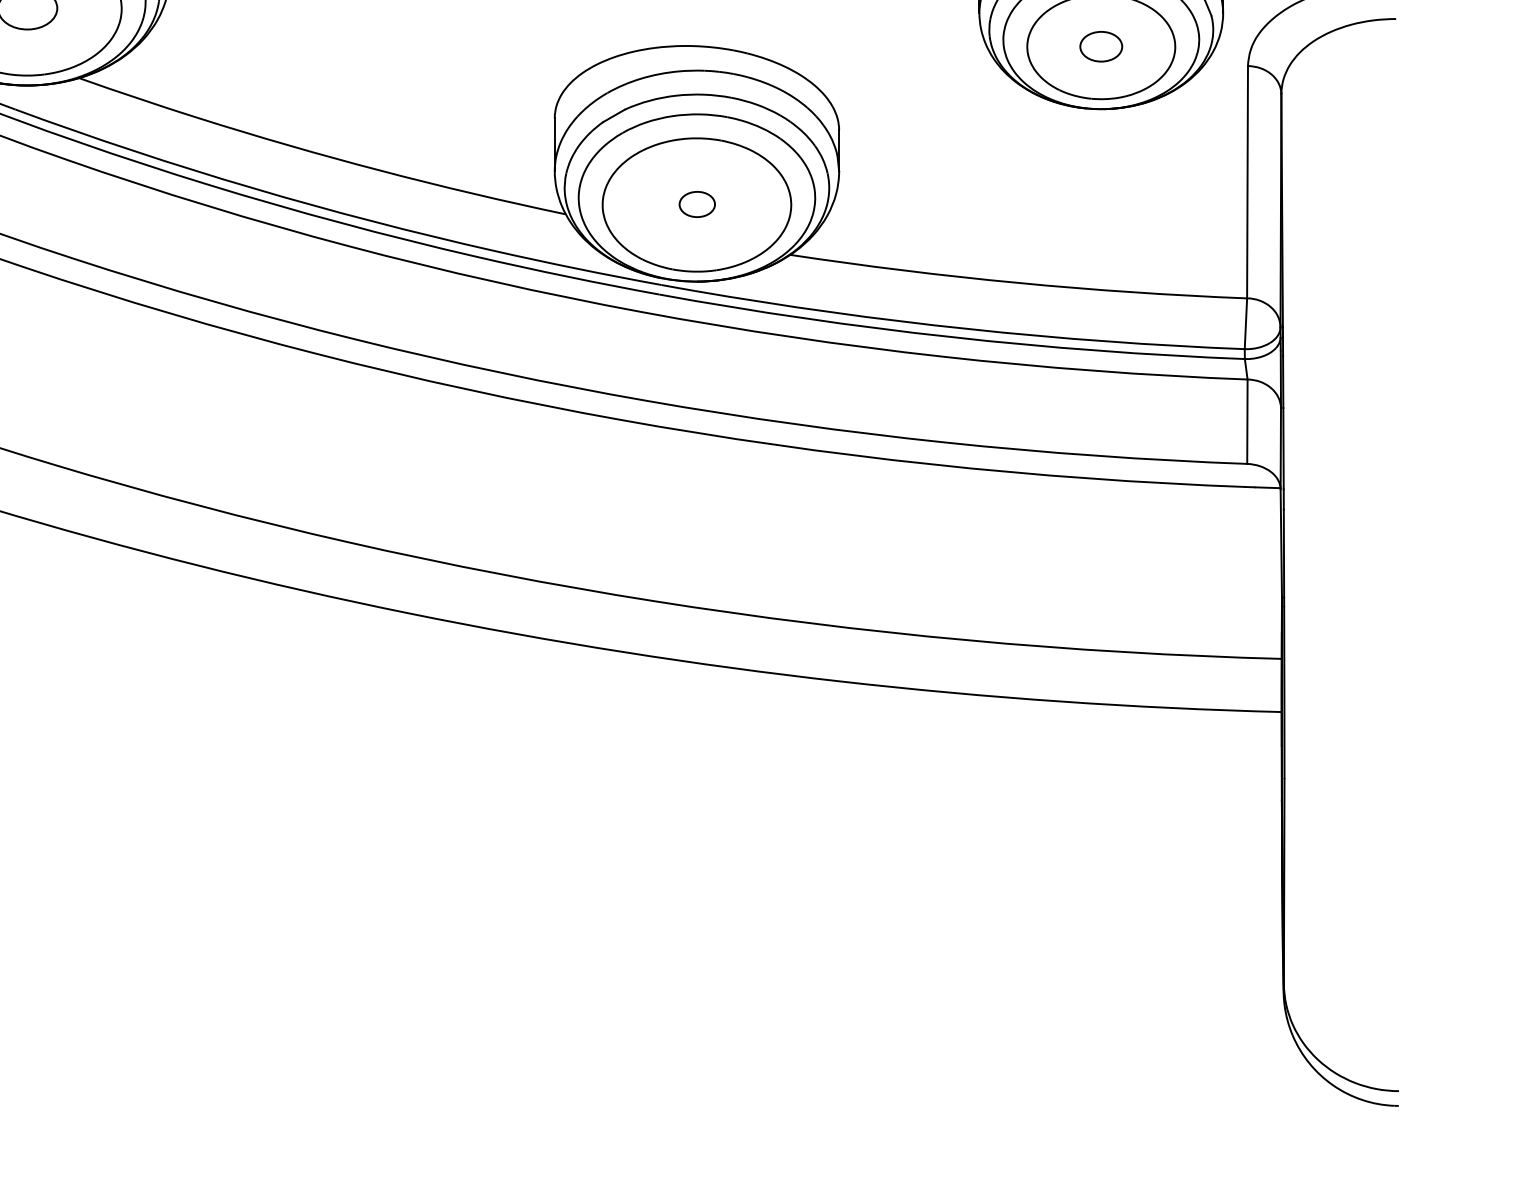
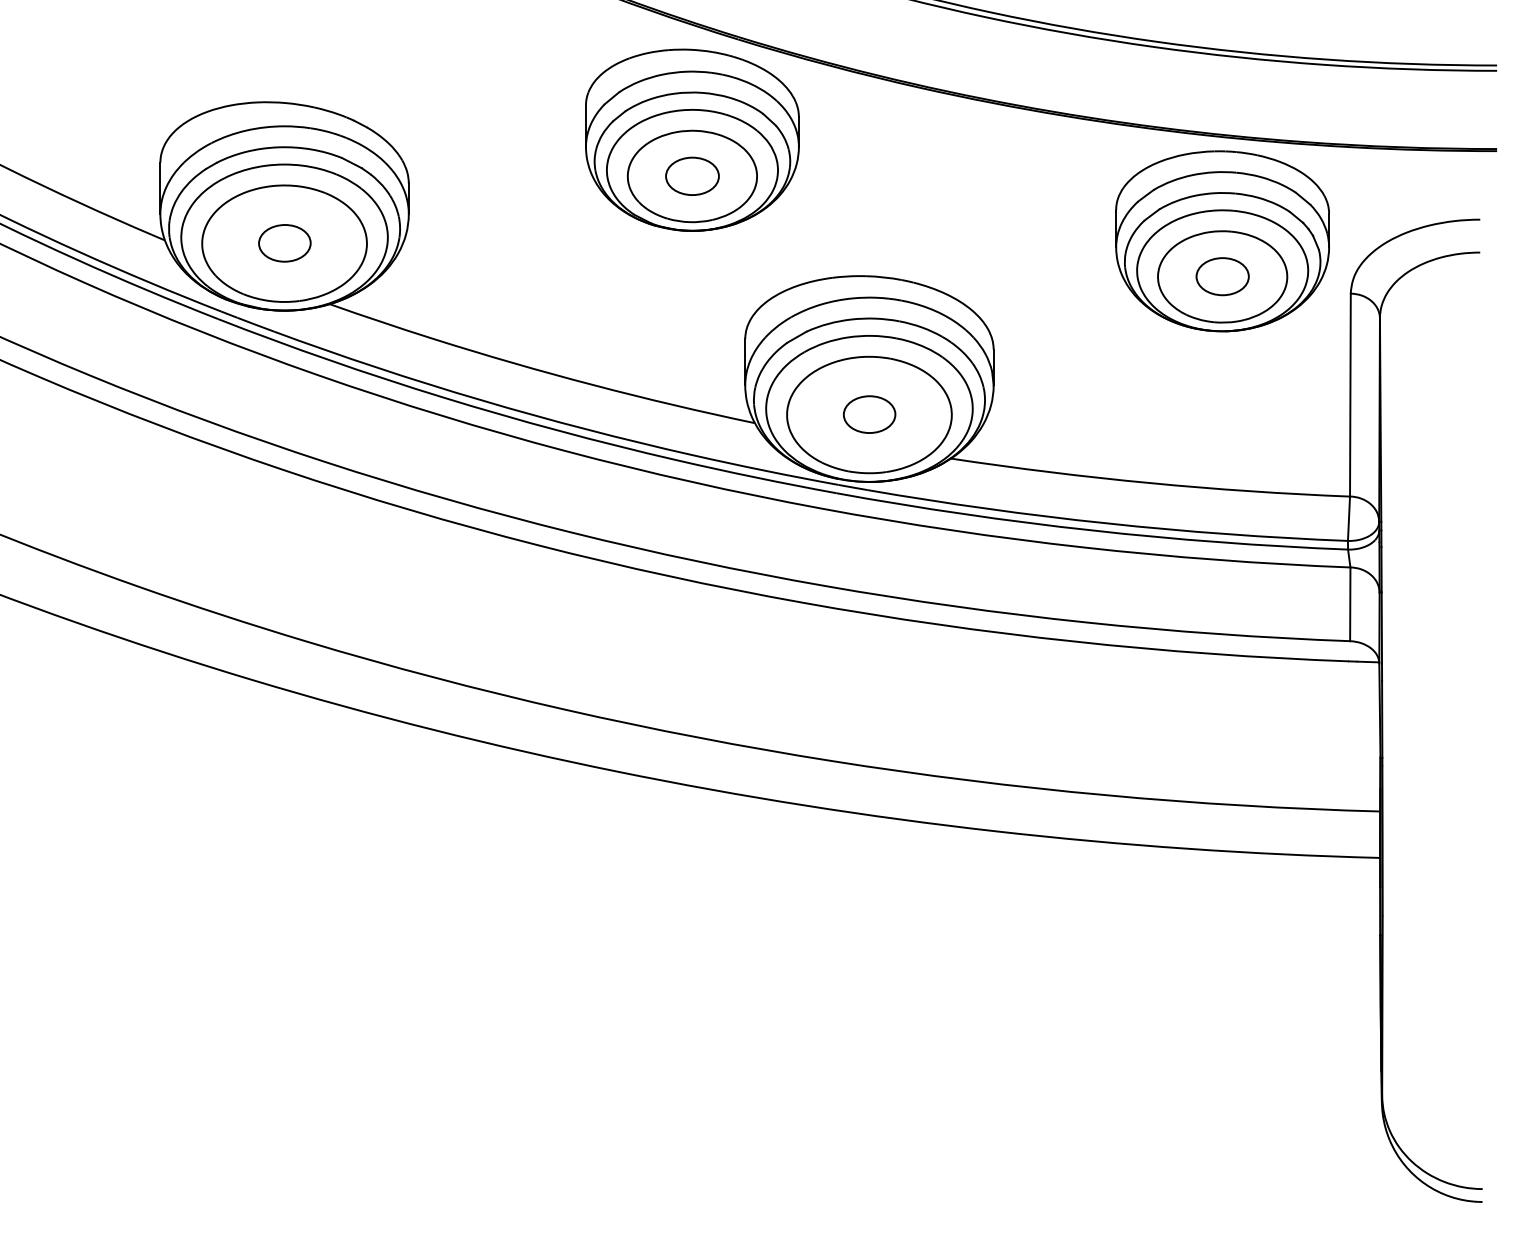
part: (1101, 46) -> (1222, 276), size x1.43
part: (697, 204) -> (869, 414), size x1.67

